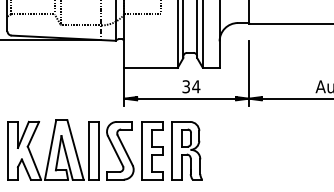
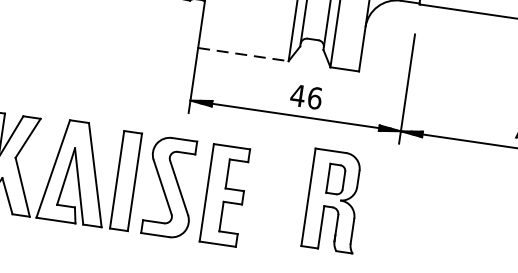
line: (151, 67) -> (244, 54), solid -> dashed
text: (191, 86) -> (306, 96), 34 -> 46
part: (186, 150) -> (333, 200), moved

